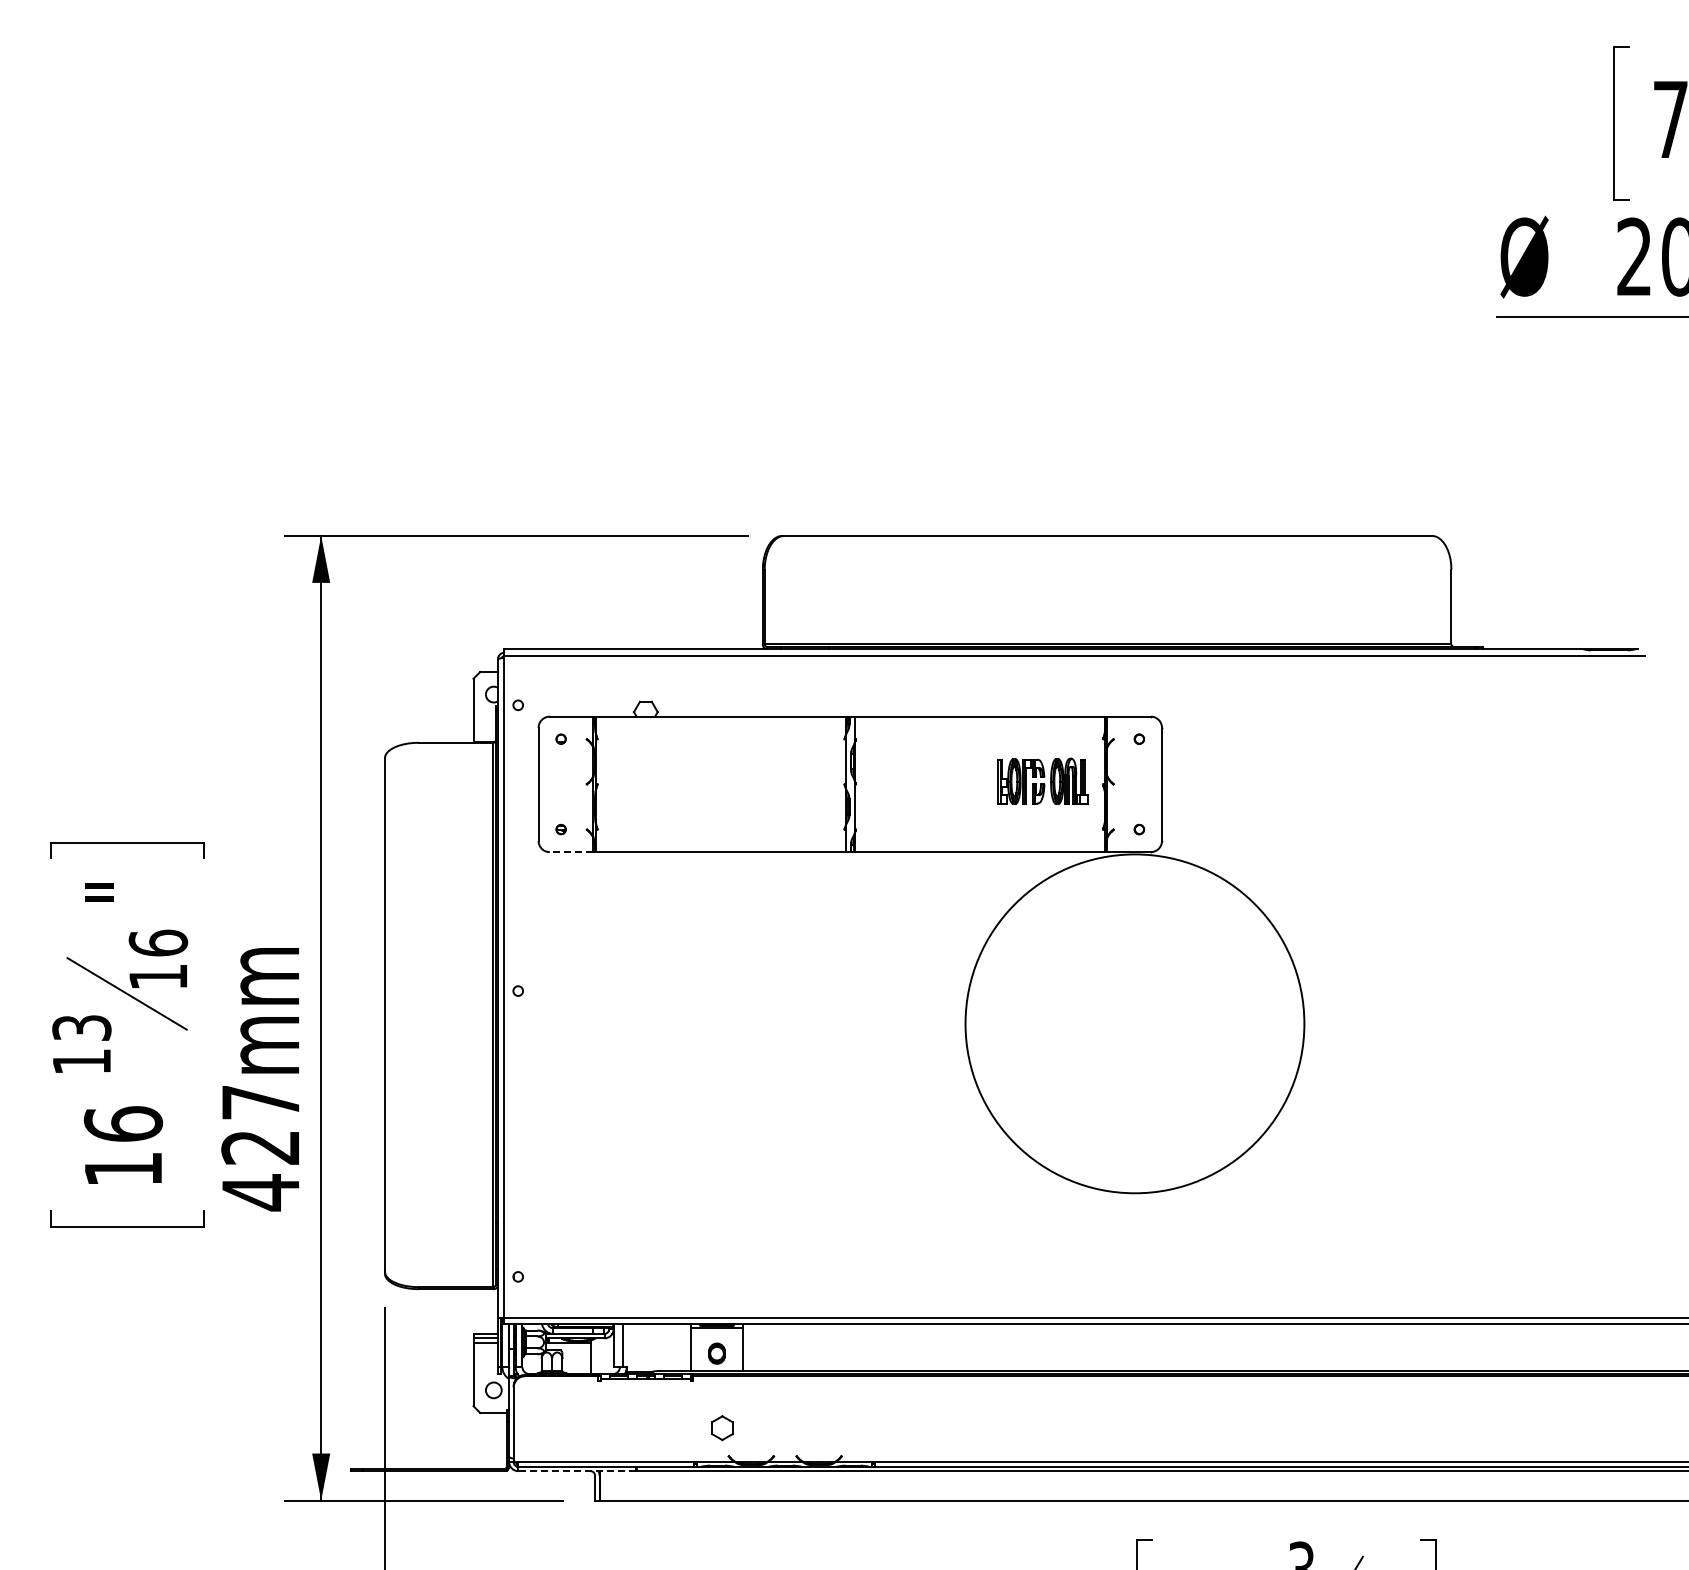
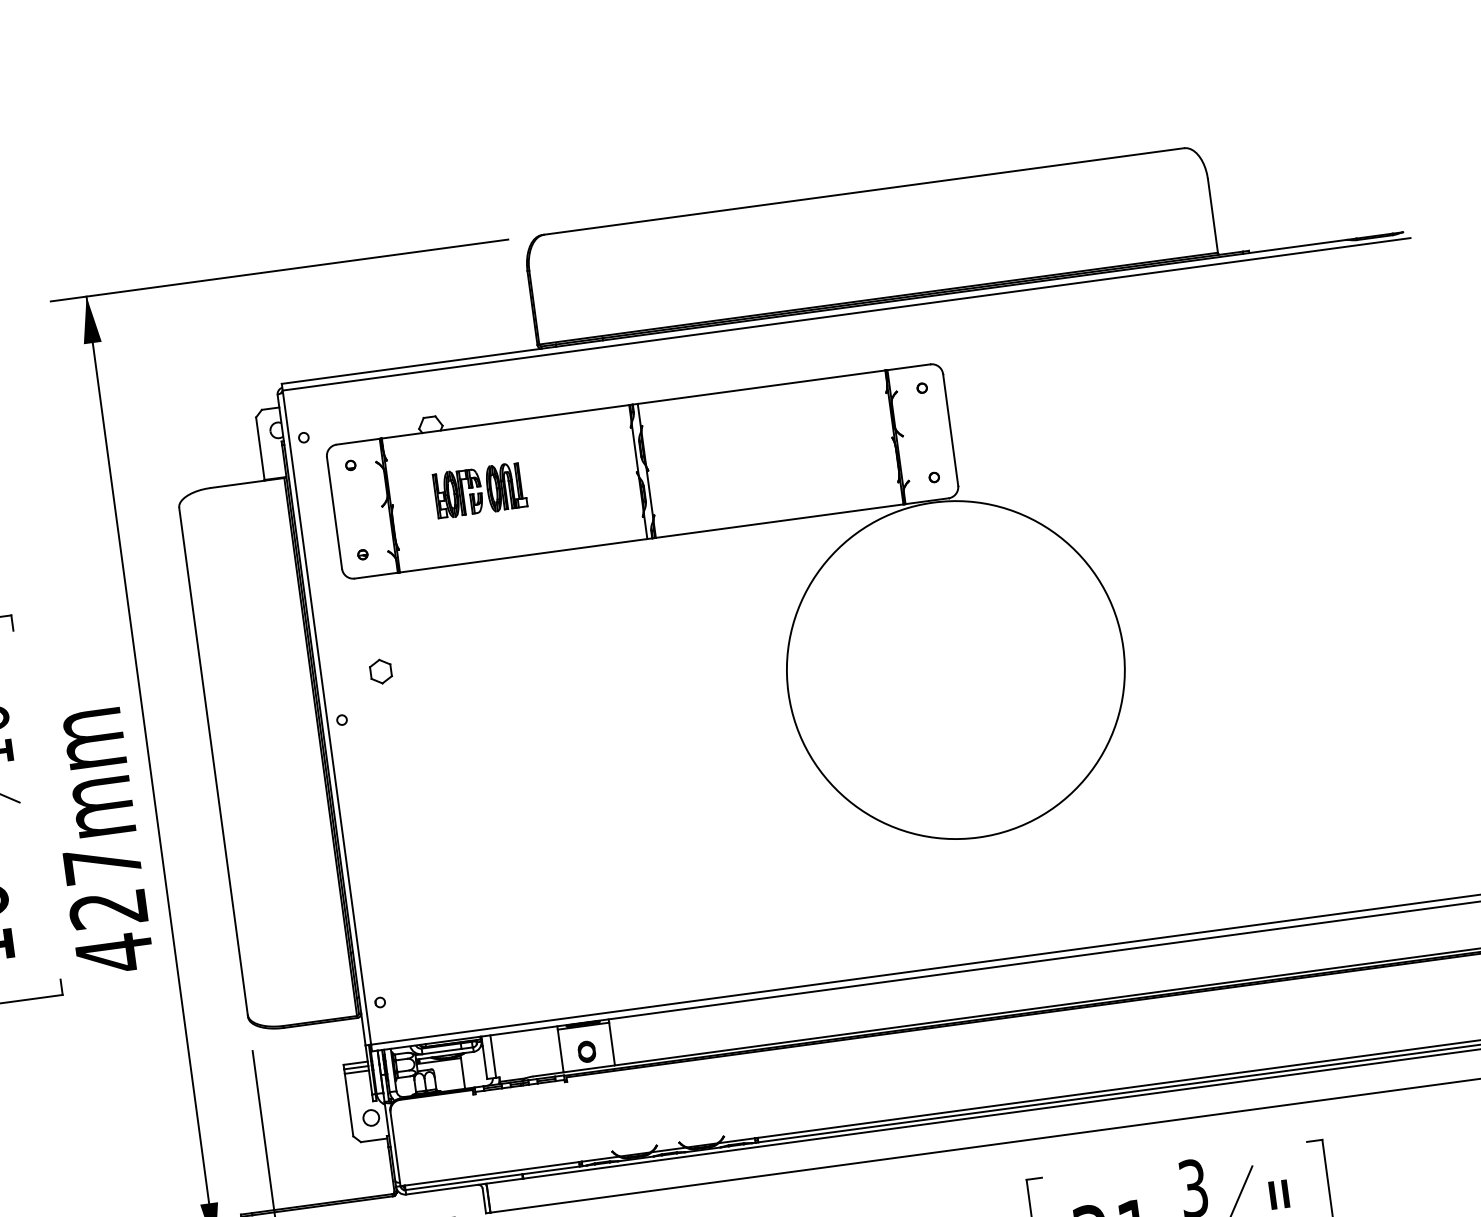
part: (1042, 780) -> (479, 489), moved
line: (571, 852) -> (376, 576), dashed -> solid
part: (722, 1428) -> (381, 671), moved
line: (577, 1471) -> (464, 1186), dashed -> solid

